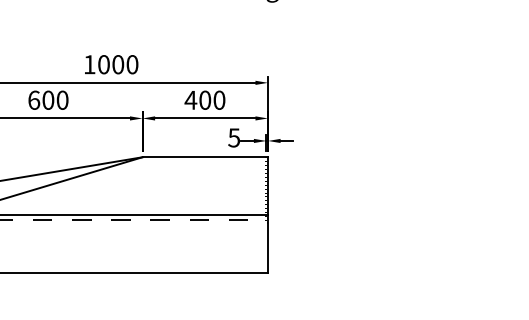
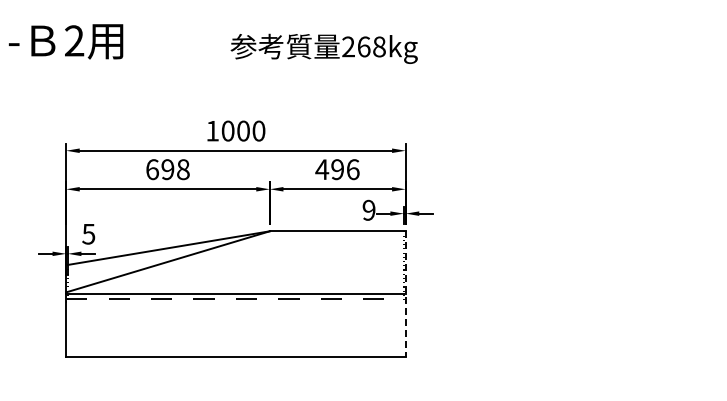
text: (55, 100) -> (175, 169), 600 -> 698
text: (212, 100) -> (345, 169), 400 -> 496
text: (233, 137) -> (368, 209), 5 -> 9
line: (267, 215) -> (405, 294), solid -> dashed

